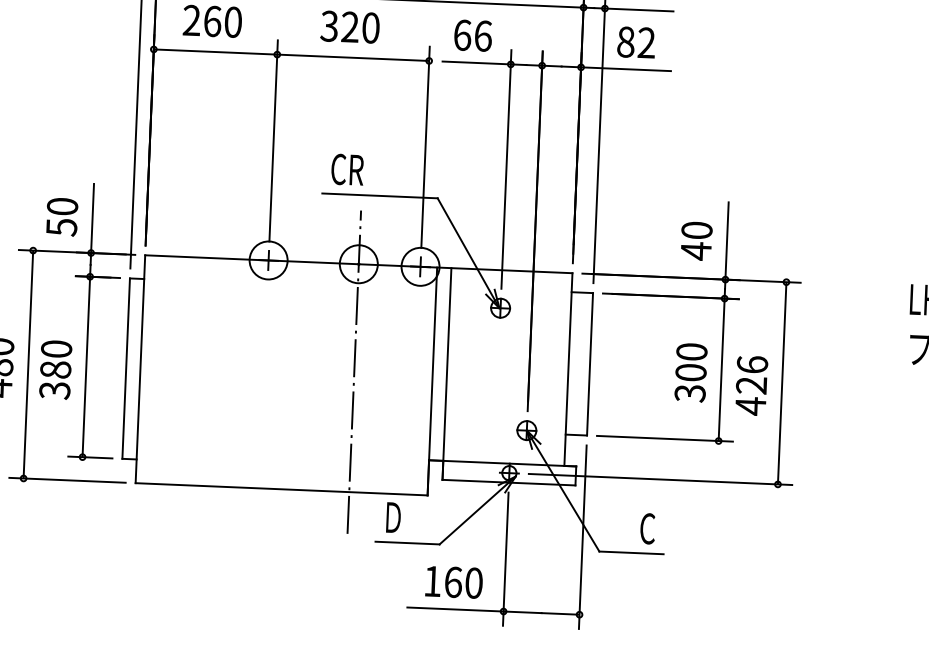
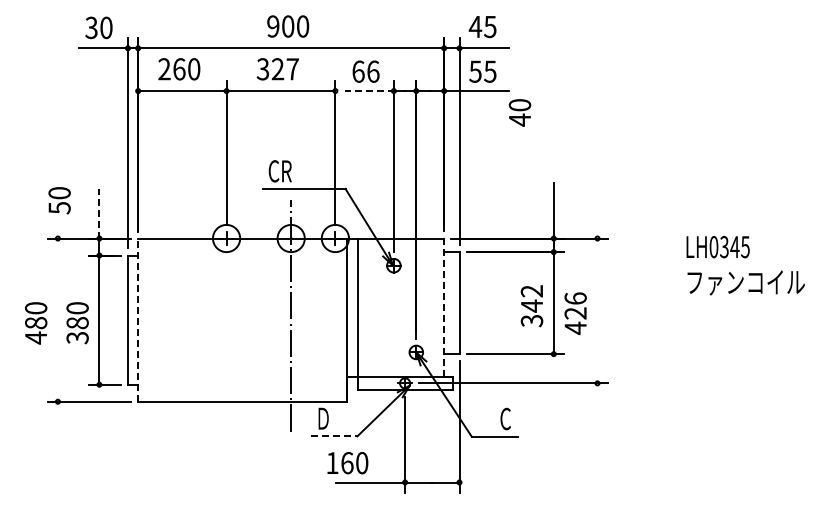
text: (370, 28) -> (292, 69), 320 -> 327
text: (635, 42) -> (482, 71), 82 -> 55
line: (476, 63) -> (369, 91), solid -> dashed
text: (61, 216) -> (59, 200), moved
line: (92, 218) -> (99, 213), solid -> dashed
text: (695, 240) -> (519, 112), moved
text: (690, 362) -> (531, 298), 300 -> 342
line: (27, 365) -> (57, 320), removed
line: (140, 369) -> (138, 320), solid -> dashed
line: (568, 369) -> (444, 307), solid -> dashed
line: (782, 382) -> (597, 310), removed
line: (407, 543) -> (334, 436), solid -> dashed
text: (453, 582) -> (347, 463), moved

